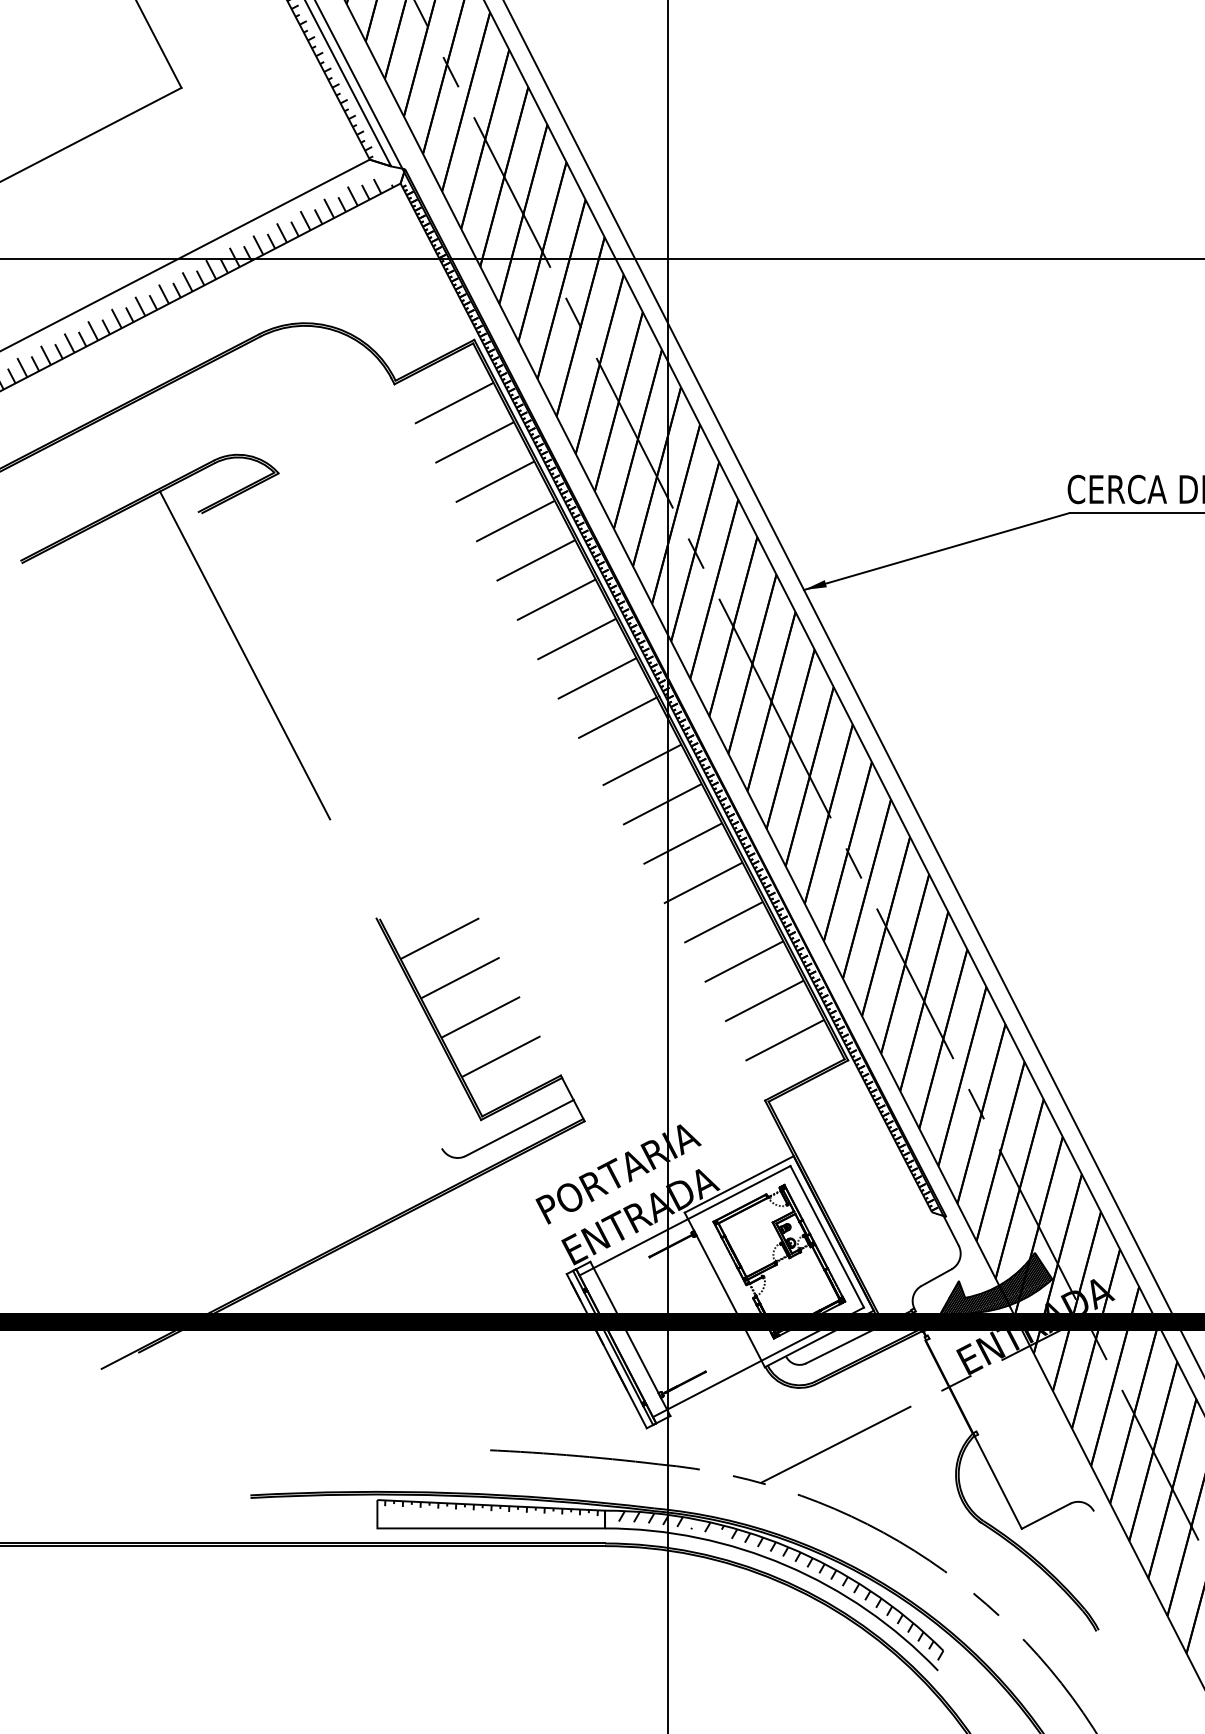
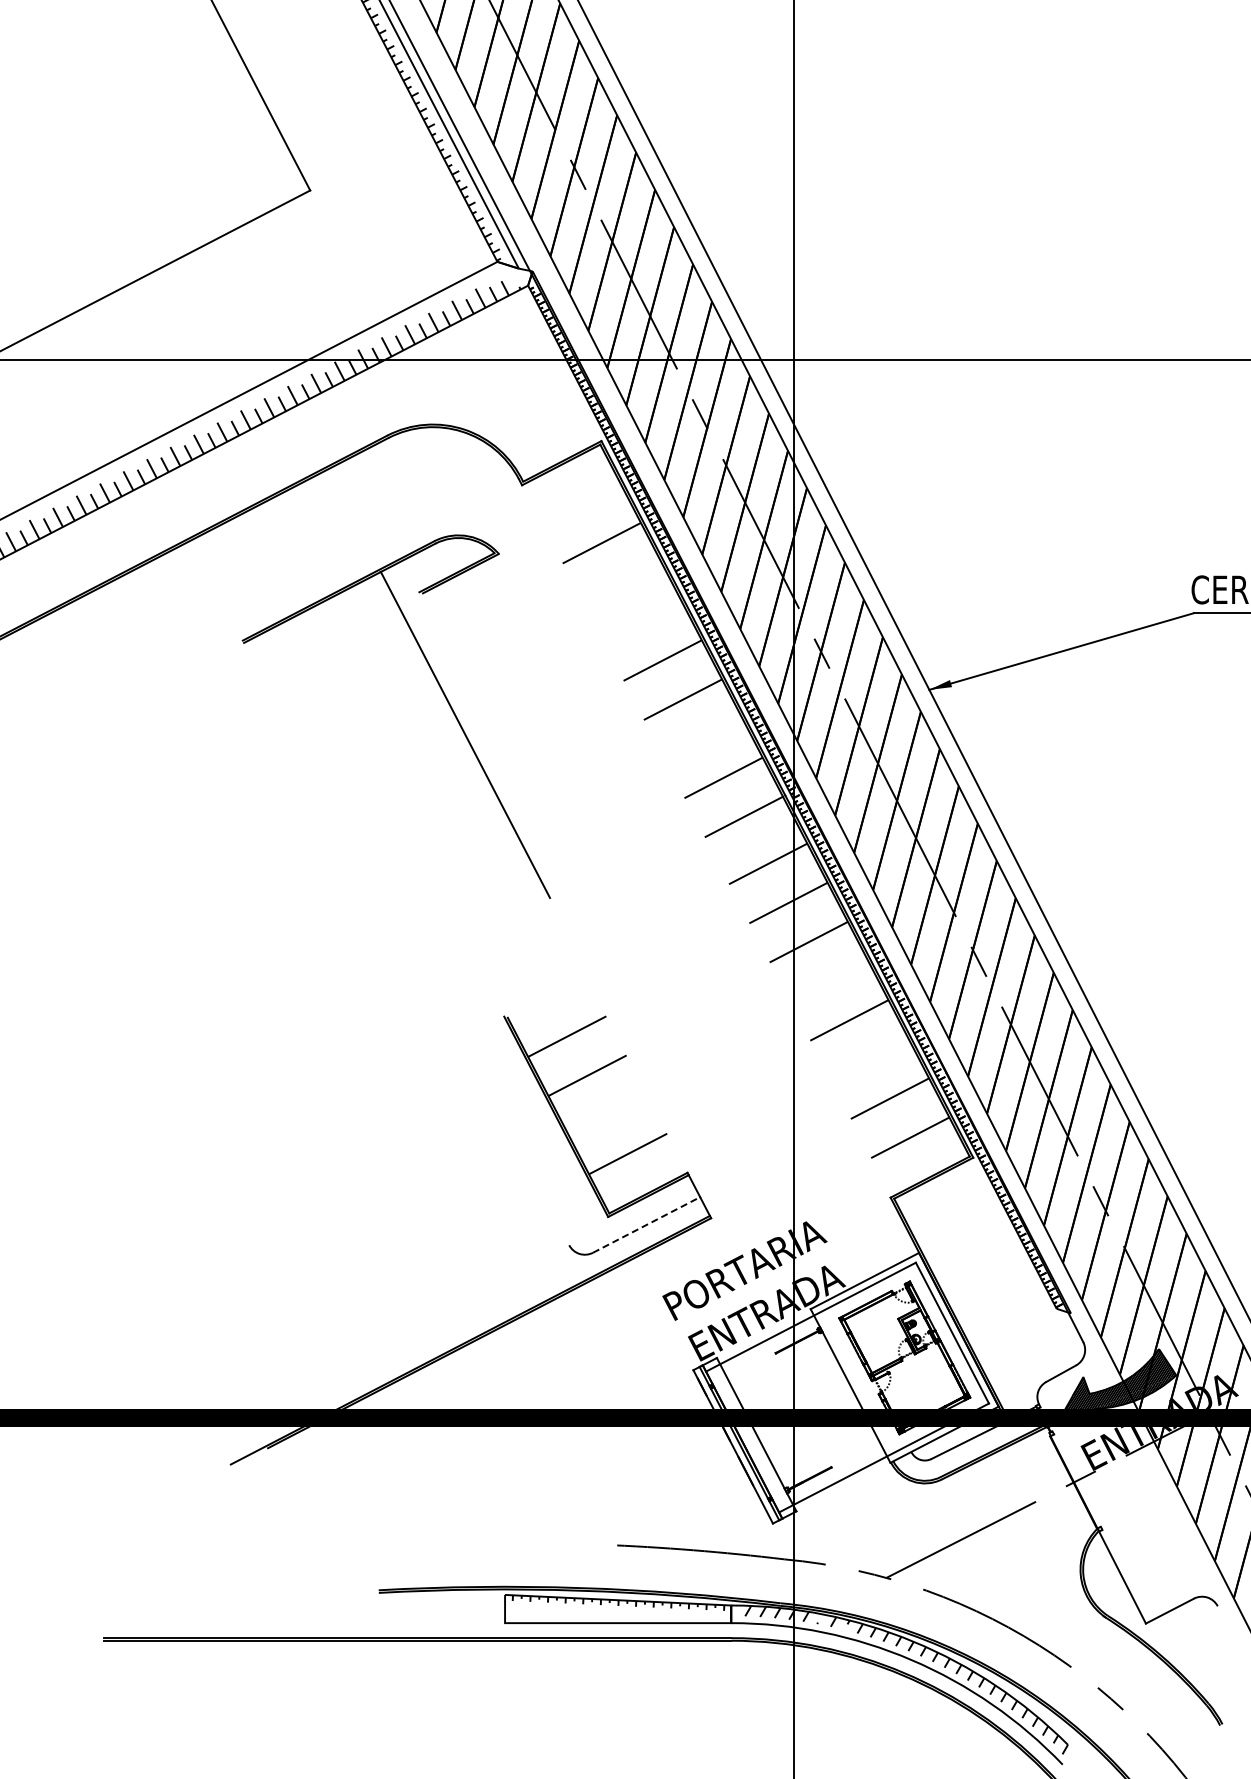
line: (454, 402) -> (581, 503), removed
line: (494, 482) -> (621, 582), removed
line: (515, 521) -> (642, 621), removed
part: (221, 613) -> (442, 693), moved
line: (576, 638) -> (703, 738), removed
line: (702, 883) -> (828, 981), removed
line: (743, 961) -> (869, 1059), removed
line: (480, 1016) -> (607, 1114), removed
line: (520, 1127) -> (647, 1224), solid -> dashed

